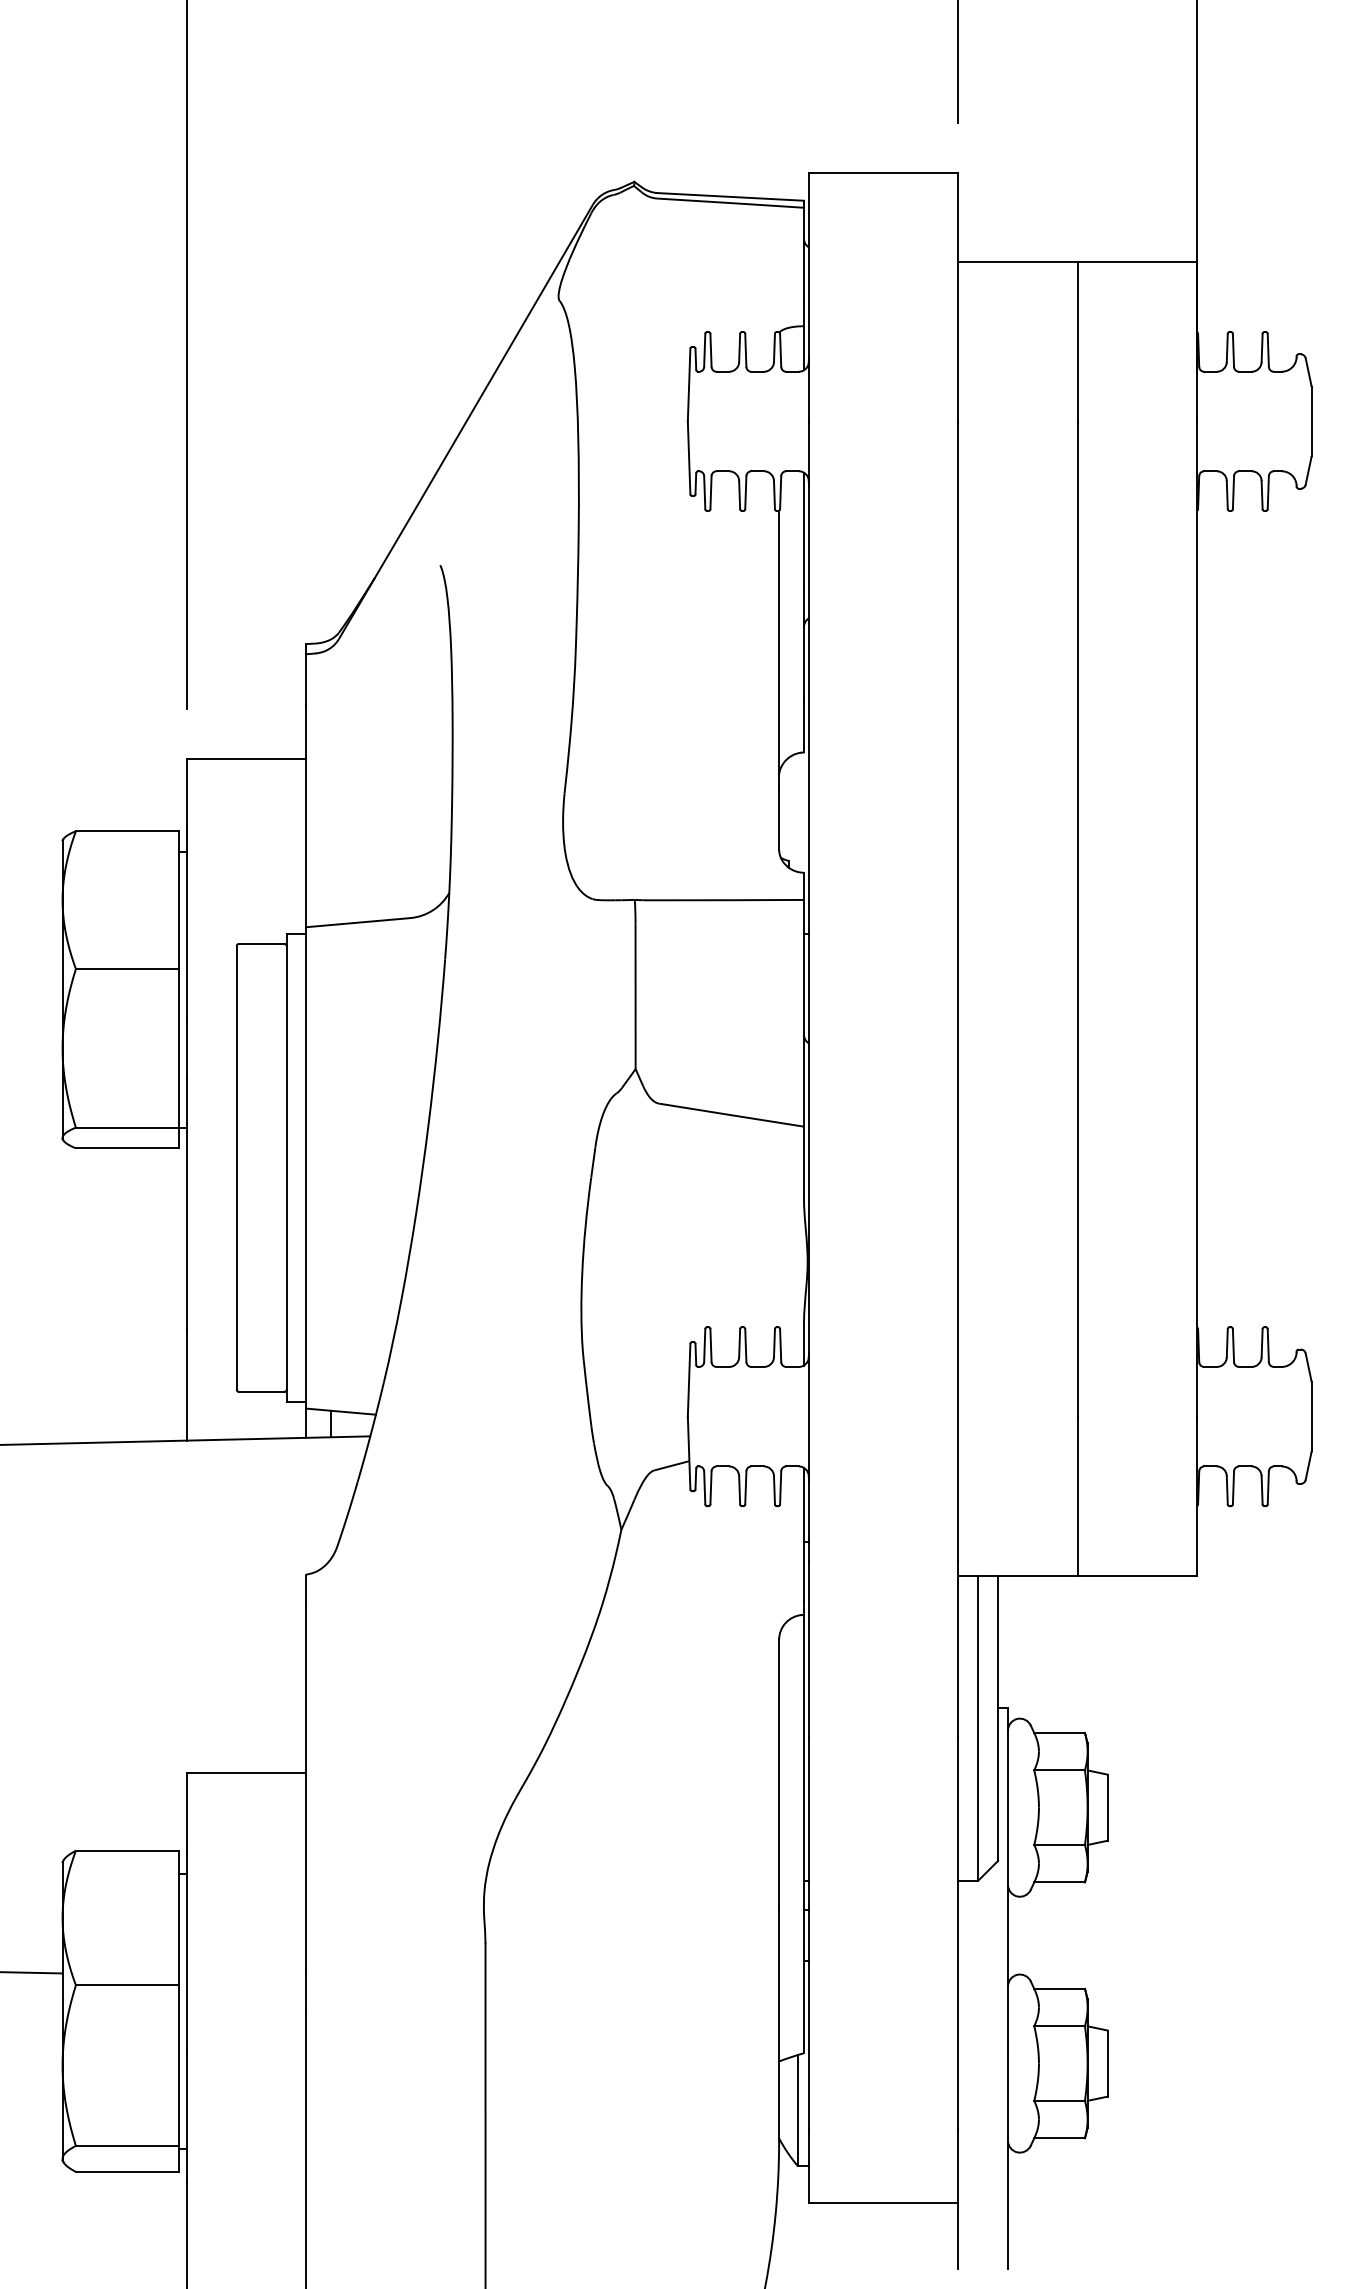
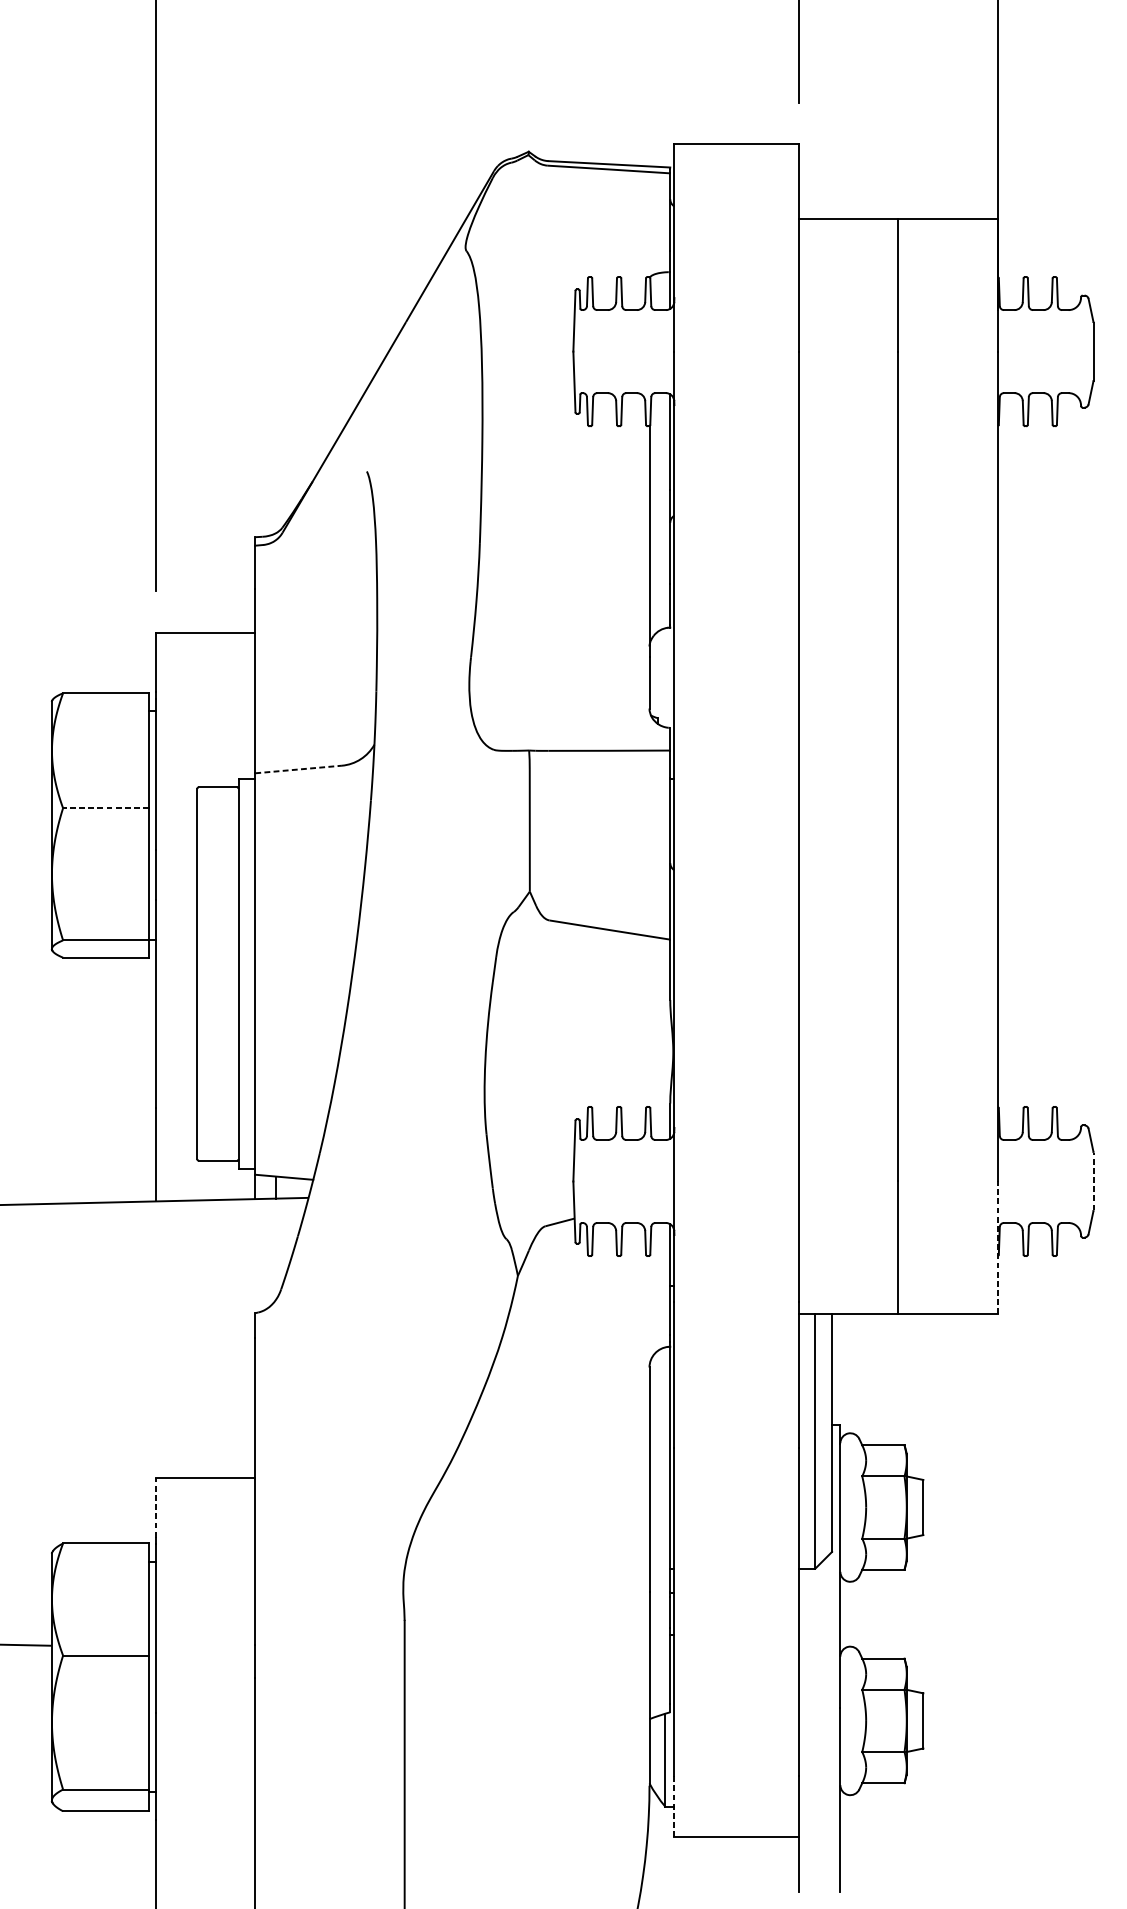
line: (358, 922) -> (298, 769), solid -> dashed
line: (127, 969) -> (106, 808), solid -> dashed
line: (1311, 1416) -> (1093, 1181), solid -> dashed
line: (1197, 1496) -> (998, 1248), solid -> dashed
line: (186, 1808) -> (155, 1508), solid -> dashed
line: (808, 2165) -> (673, 1805), solid -> dashed

